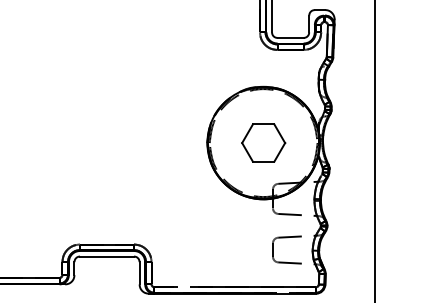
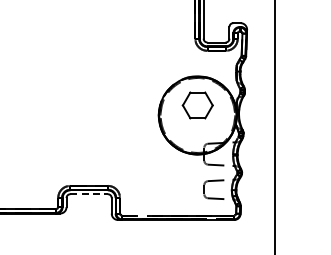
part: (263, 143) -> (197, 105), moved
line: (107, 256) -> (89, 194), solid -> dashed

